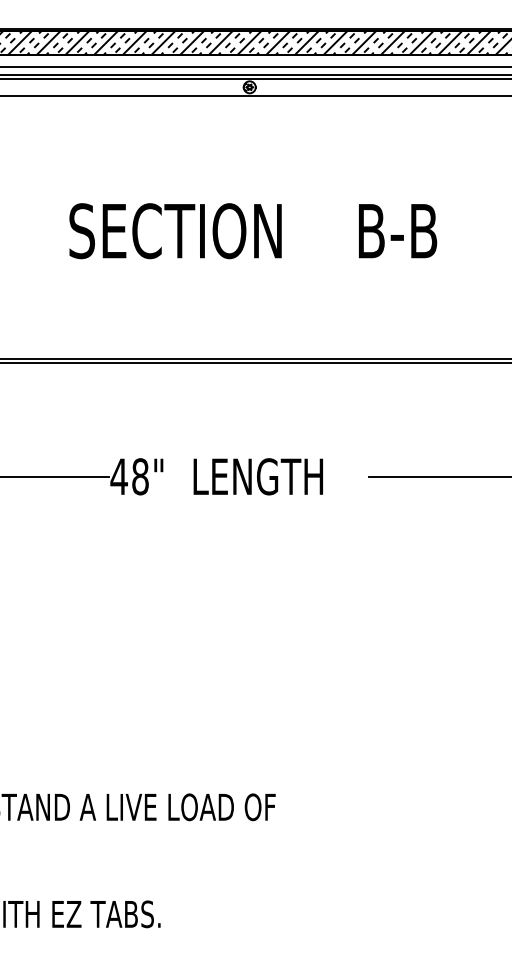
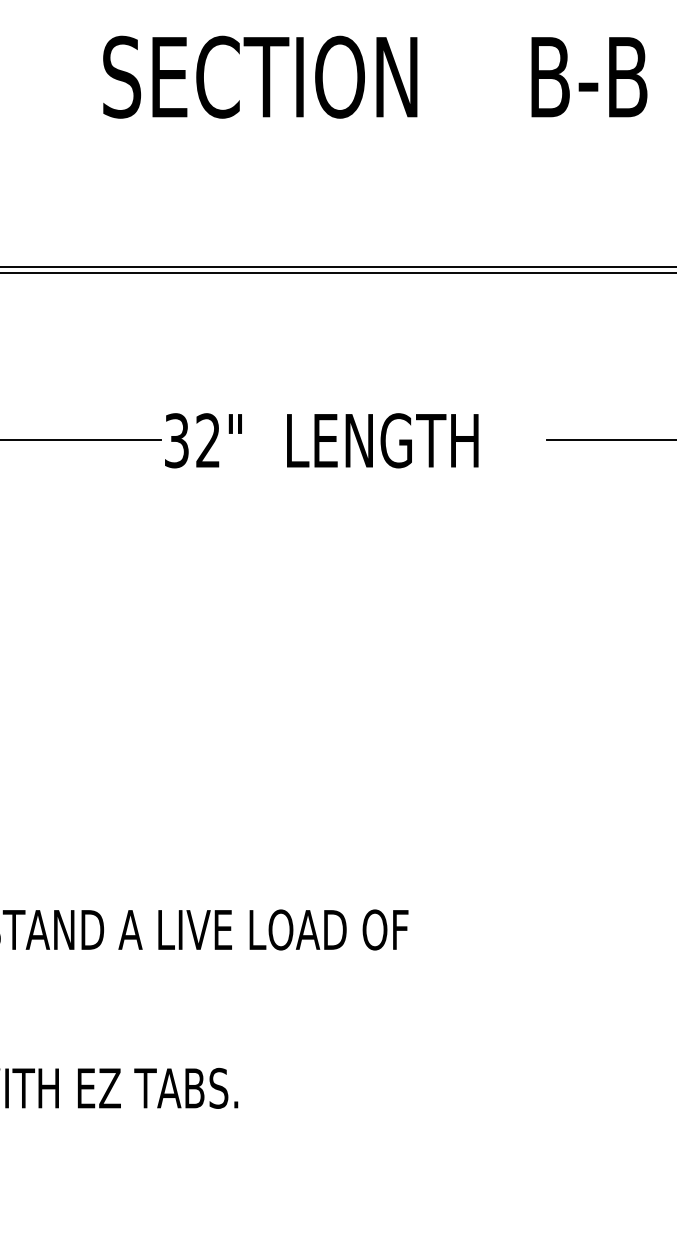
text: (129, 476) -> (192, 440), 48" -> 32"

